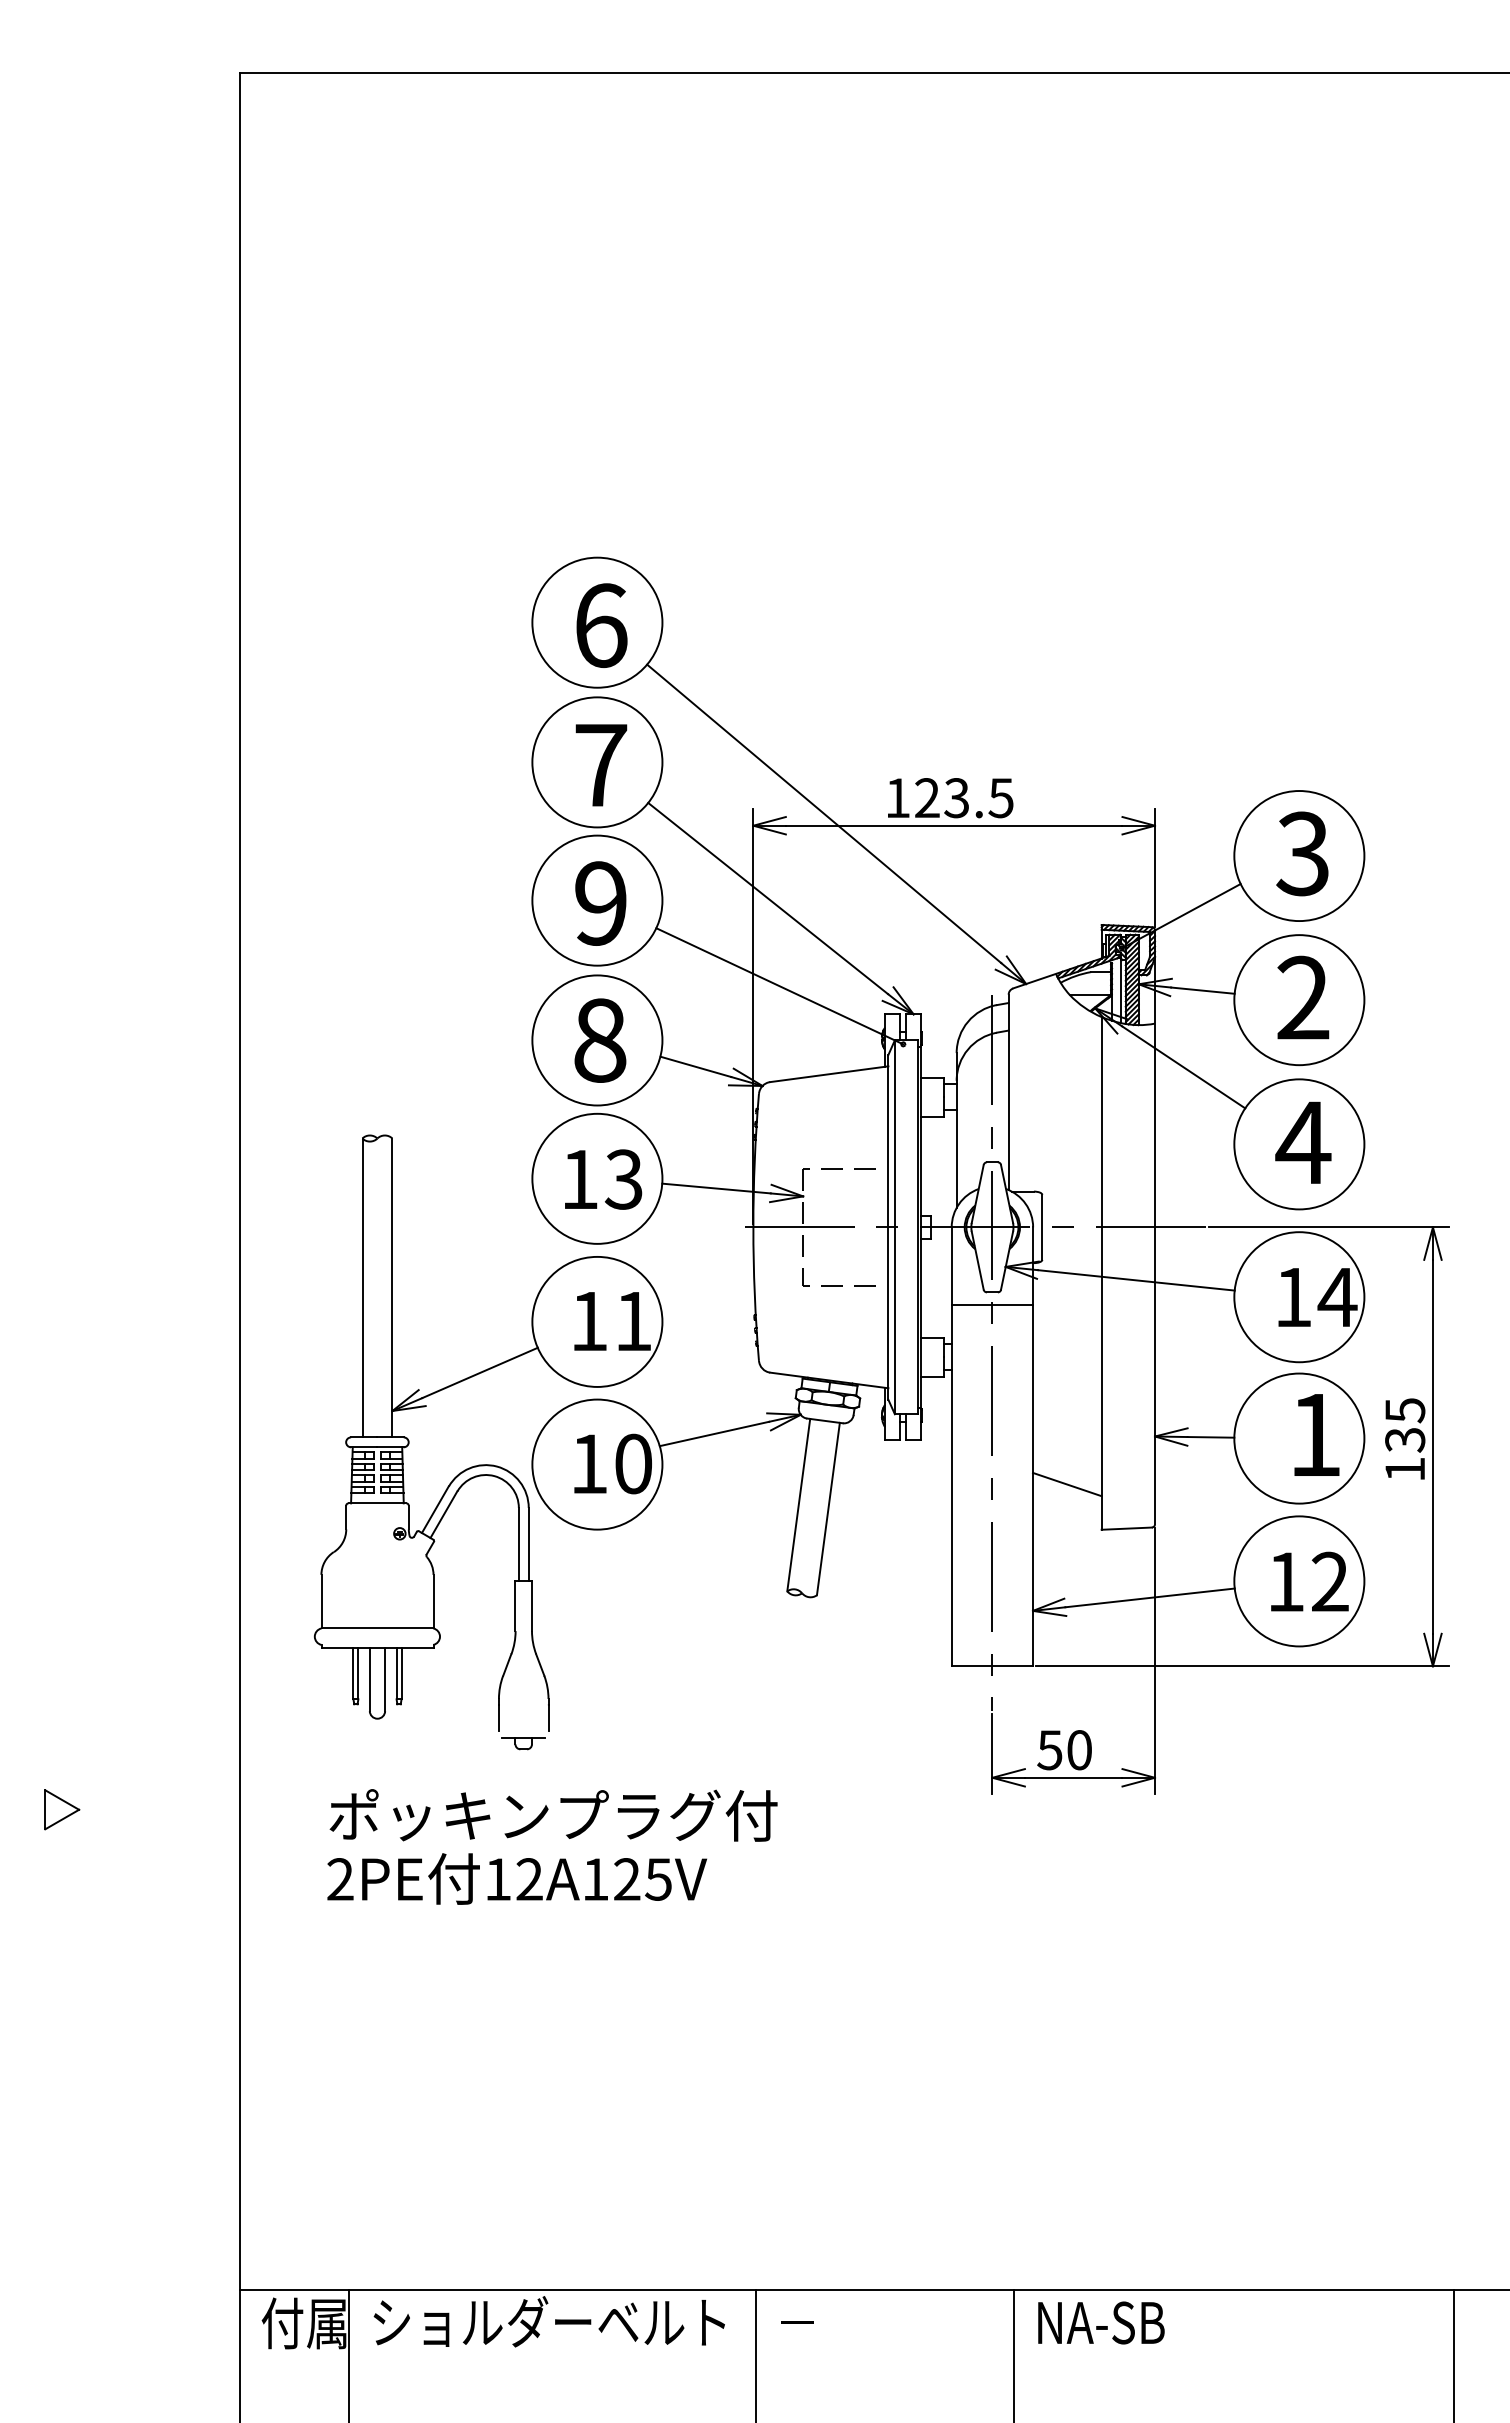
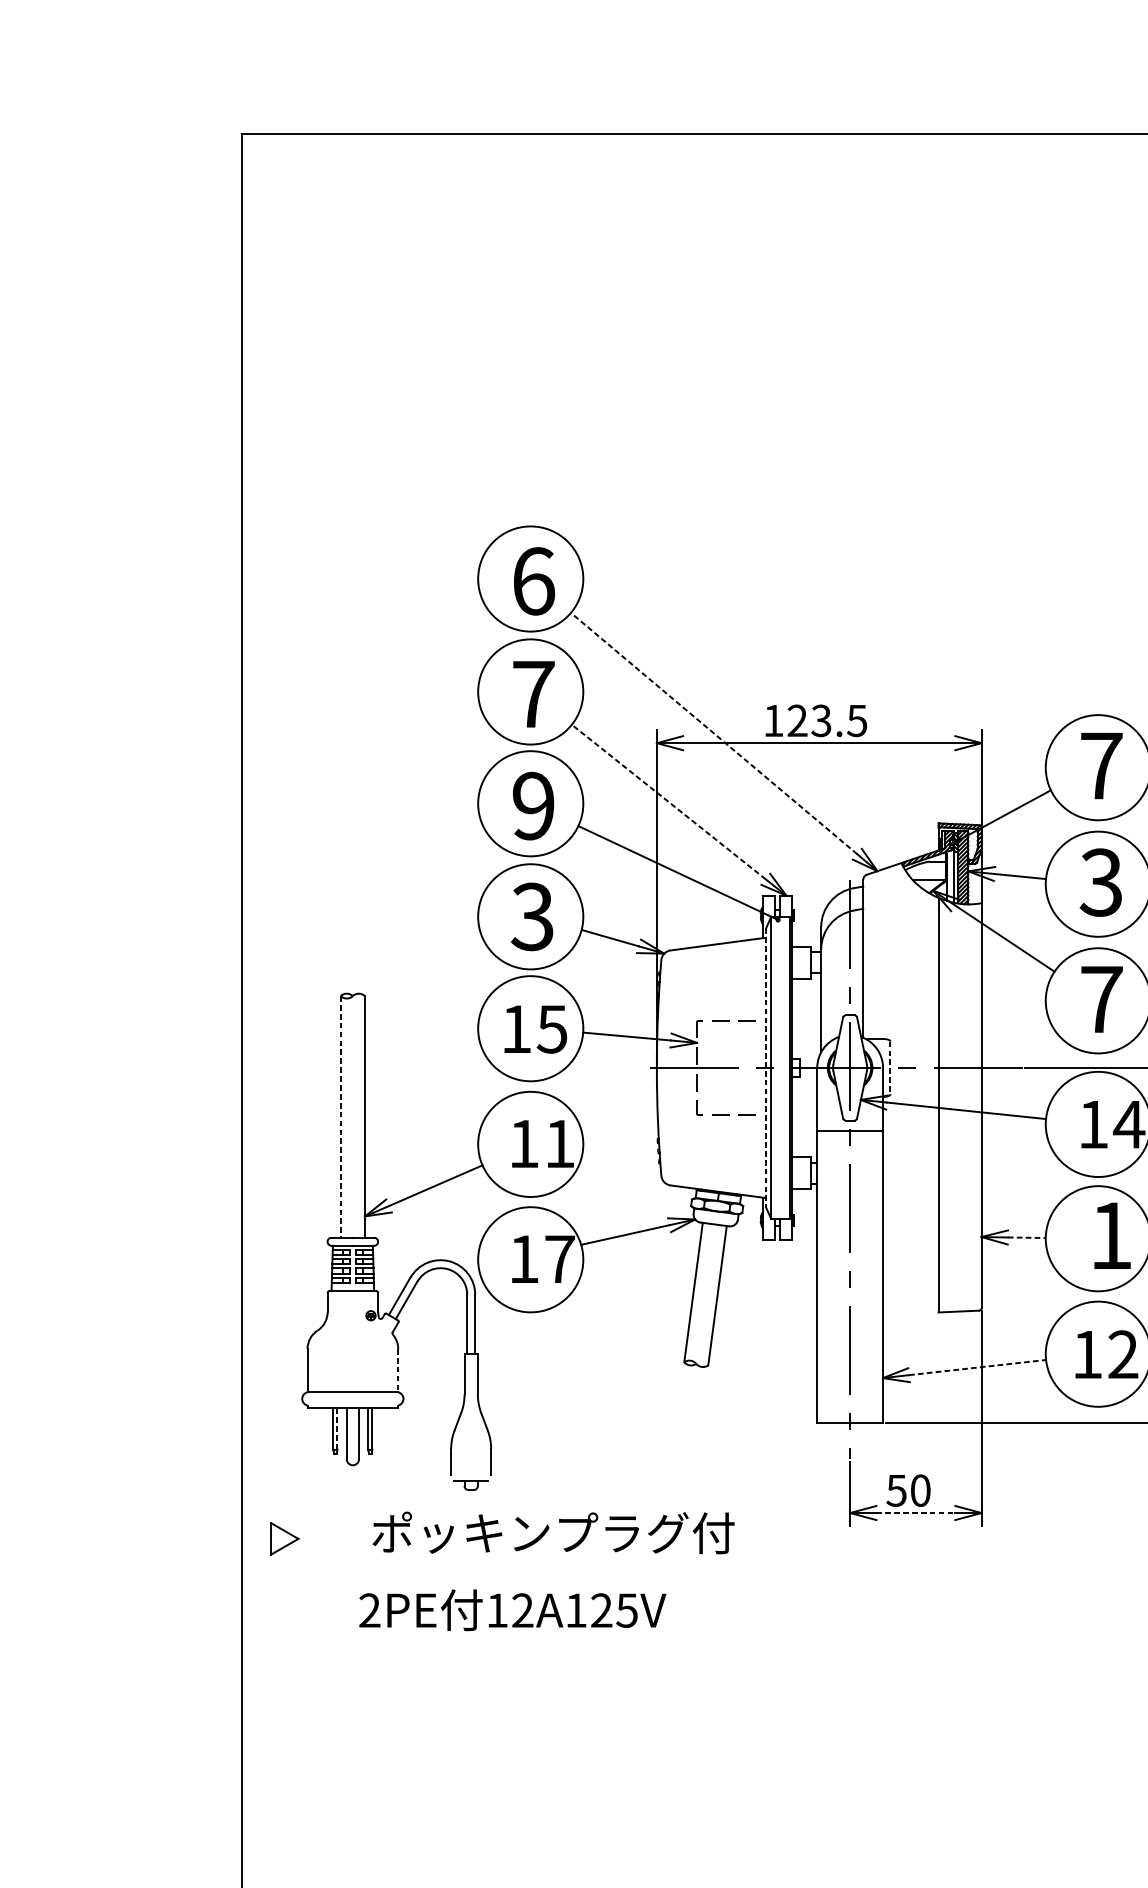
line: (823, 813) -> (713, 733), solid -> dashed
text: (1302, 853) -> (1100, 765), 3 -> 7
line: (767, 898) -> (668, 802), solid -> dashed
text: (1302, 998) -> (1100, 882), 2 -> 3
text: (599, 1040) -> (532, 916), 8 -> 3
text: (1303, 1142) -> (1101, 999), 4 -> 7
text: (623, 1179) -> (551, 1029), 13 -> 15
line: (888, 1227) -> (766, 1068), solid -> dashed
line: (1042, 1227) -> (890, 1068), solid -> dashed
line: (362, 1288) -> (340, 1117), solid -> dashed
line: (1211, 1437) -> (1027, 1237), solid -> dashed
text: (633, 1463) -> (559, 1258), 10 -> 17
line: (1067, 1484) -> (910, 1275), removed
line: (1150, 1597) -> (977, 1367), solid -> dashed
line: (433, 1601) -> (398, 1370), solid -> dashed
line: (358, 1673) -> (337, 1428), solid -> dashed
line: (1073, 1777) -> (915, 1512), solid -> dashed
part: (62, 1809) -> (285, 1538), moved
text: (553, 1815) -> (553, 1533), moved
text: (516, 1878) -> (512, 1609), moved

